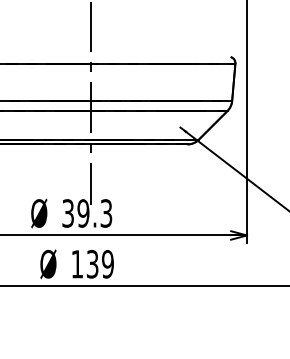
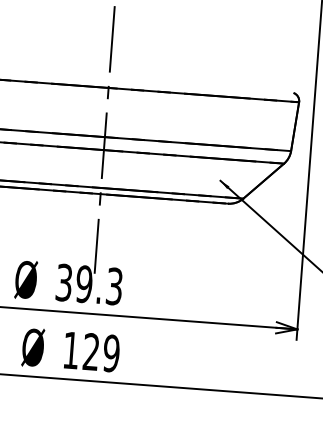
text: (92, 264) -> (91, 352), 139 -> 129

